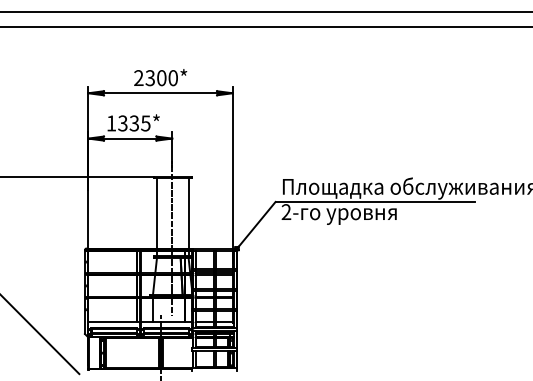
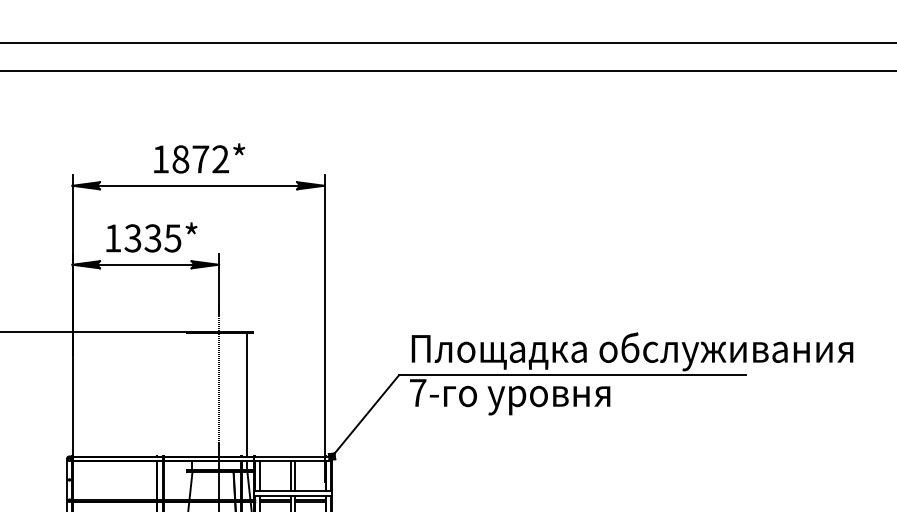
text: (155, 78) -> (189, 160), 2300* -> 1872*
text: (286, 211) -> (418, 391), 2- -> 7-
line: (157, 213) -> (193, 395), removed

